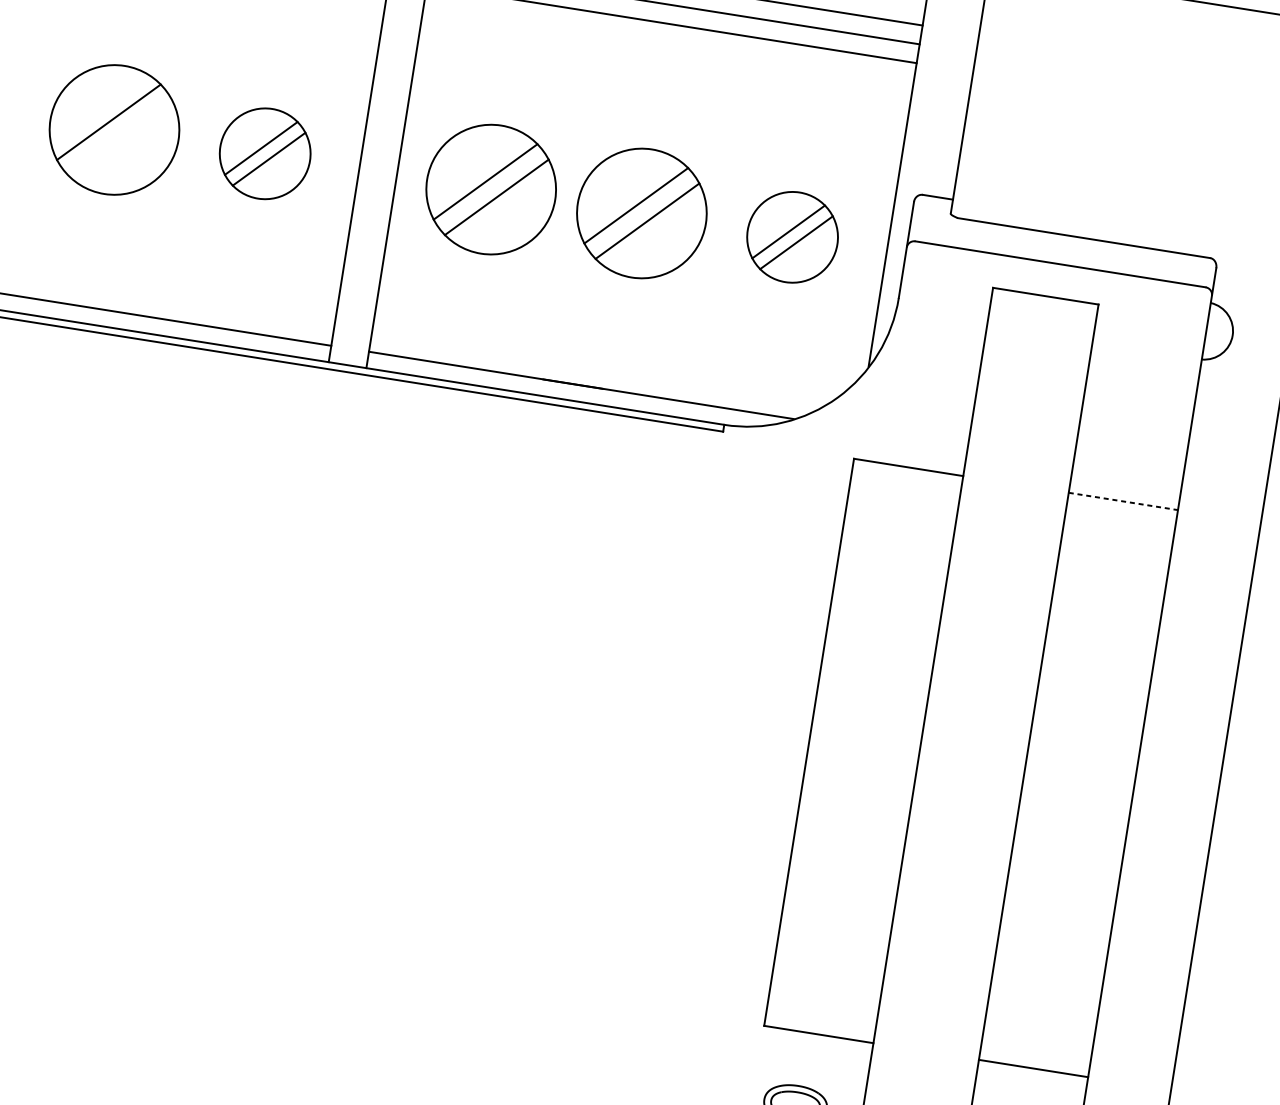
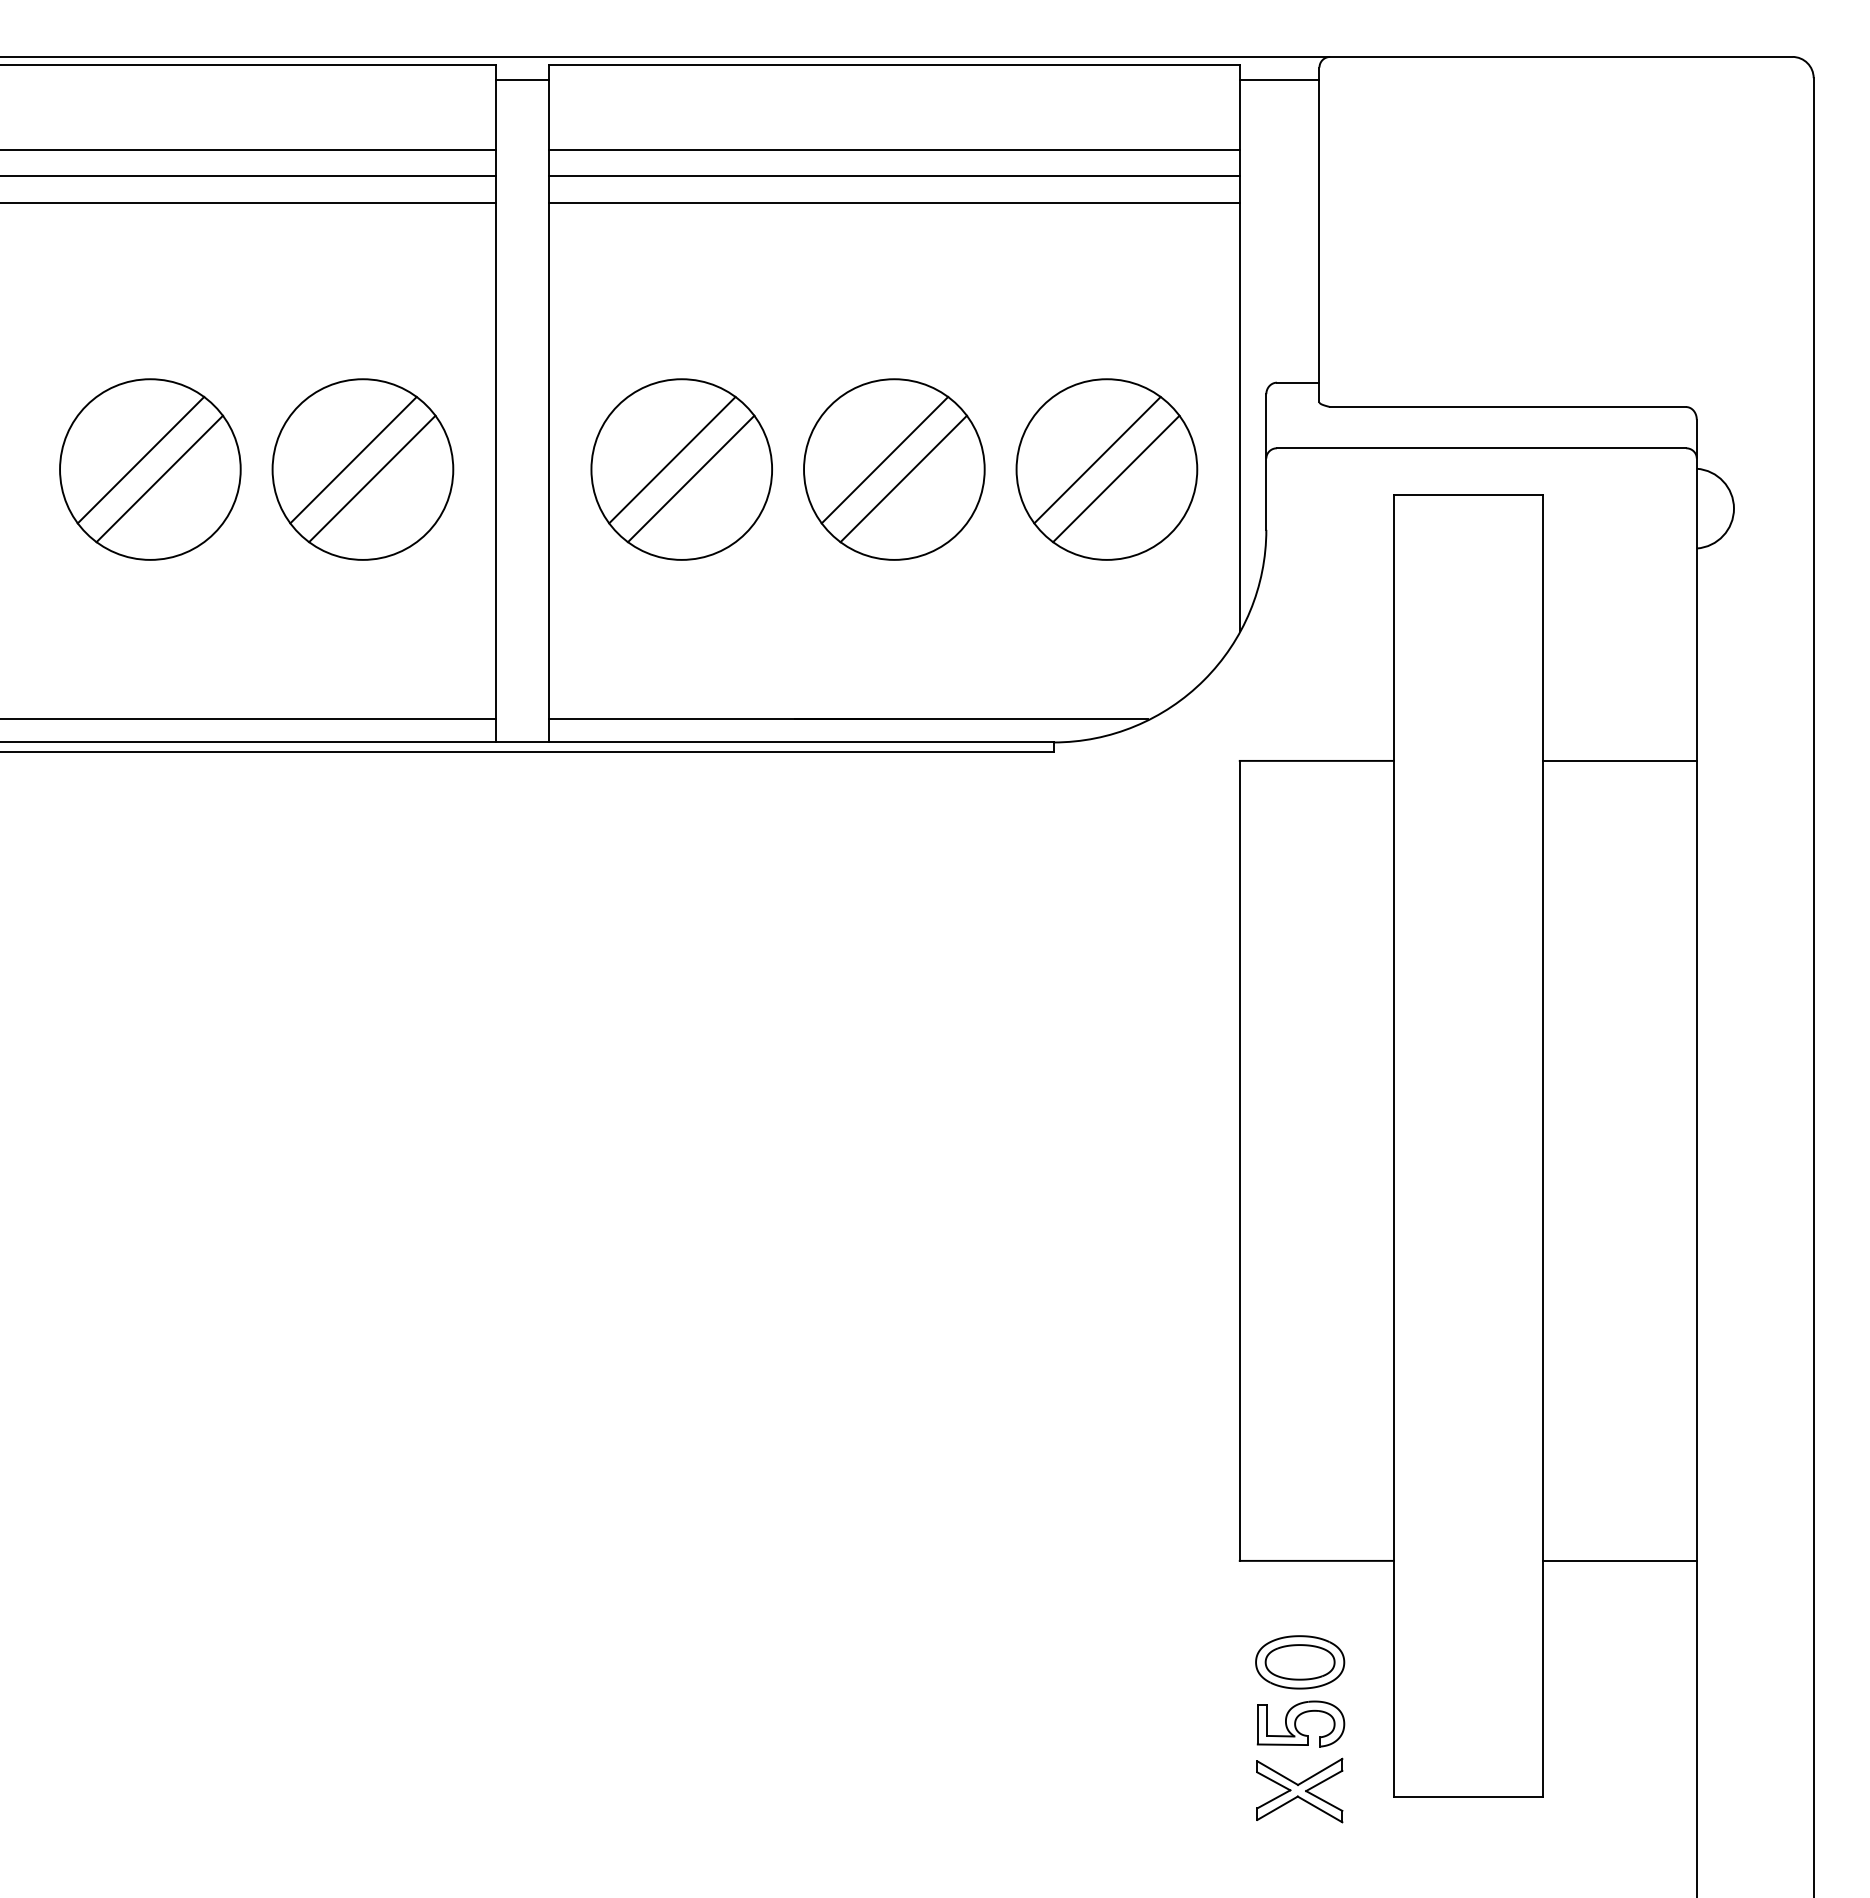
line: (119, 137) -> (159, 478), added
part: (264, 153) -> (362, 469), size x1.43
part: (792, 237) -> (1106, 469), size x1.43
line: (1123, 501) -> (1620, 760), dashed -> solid

